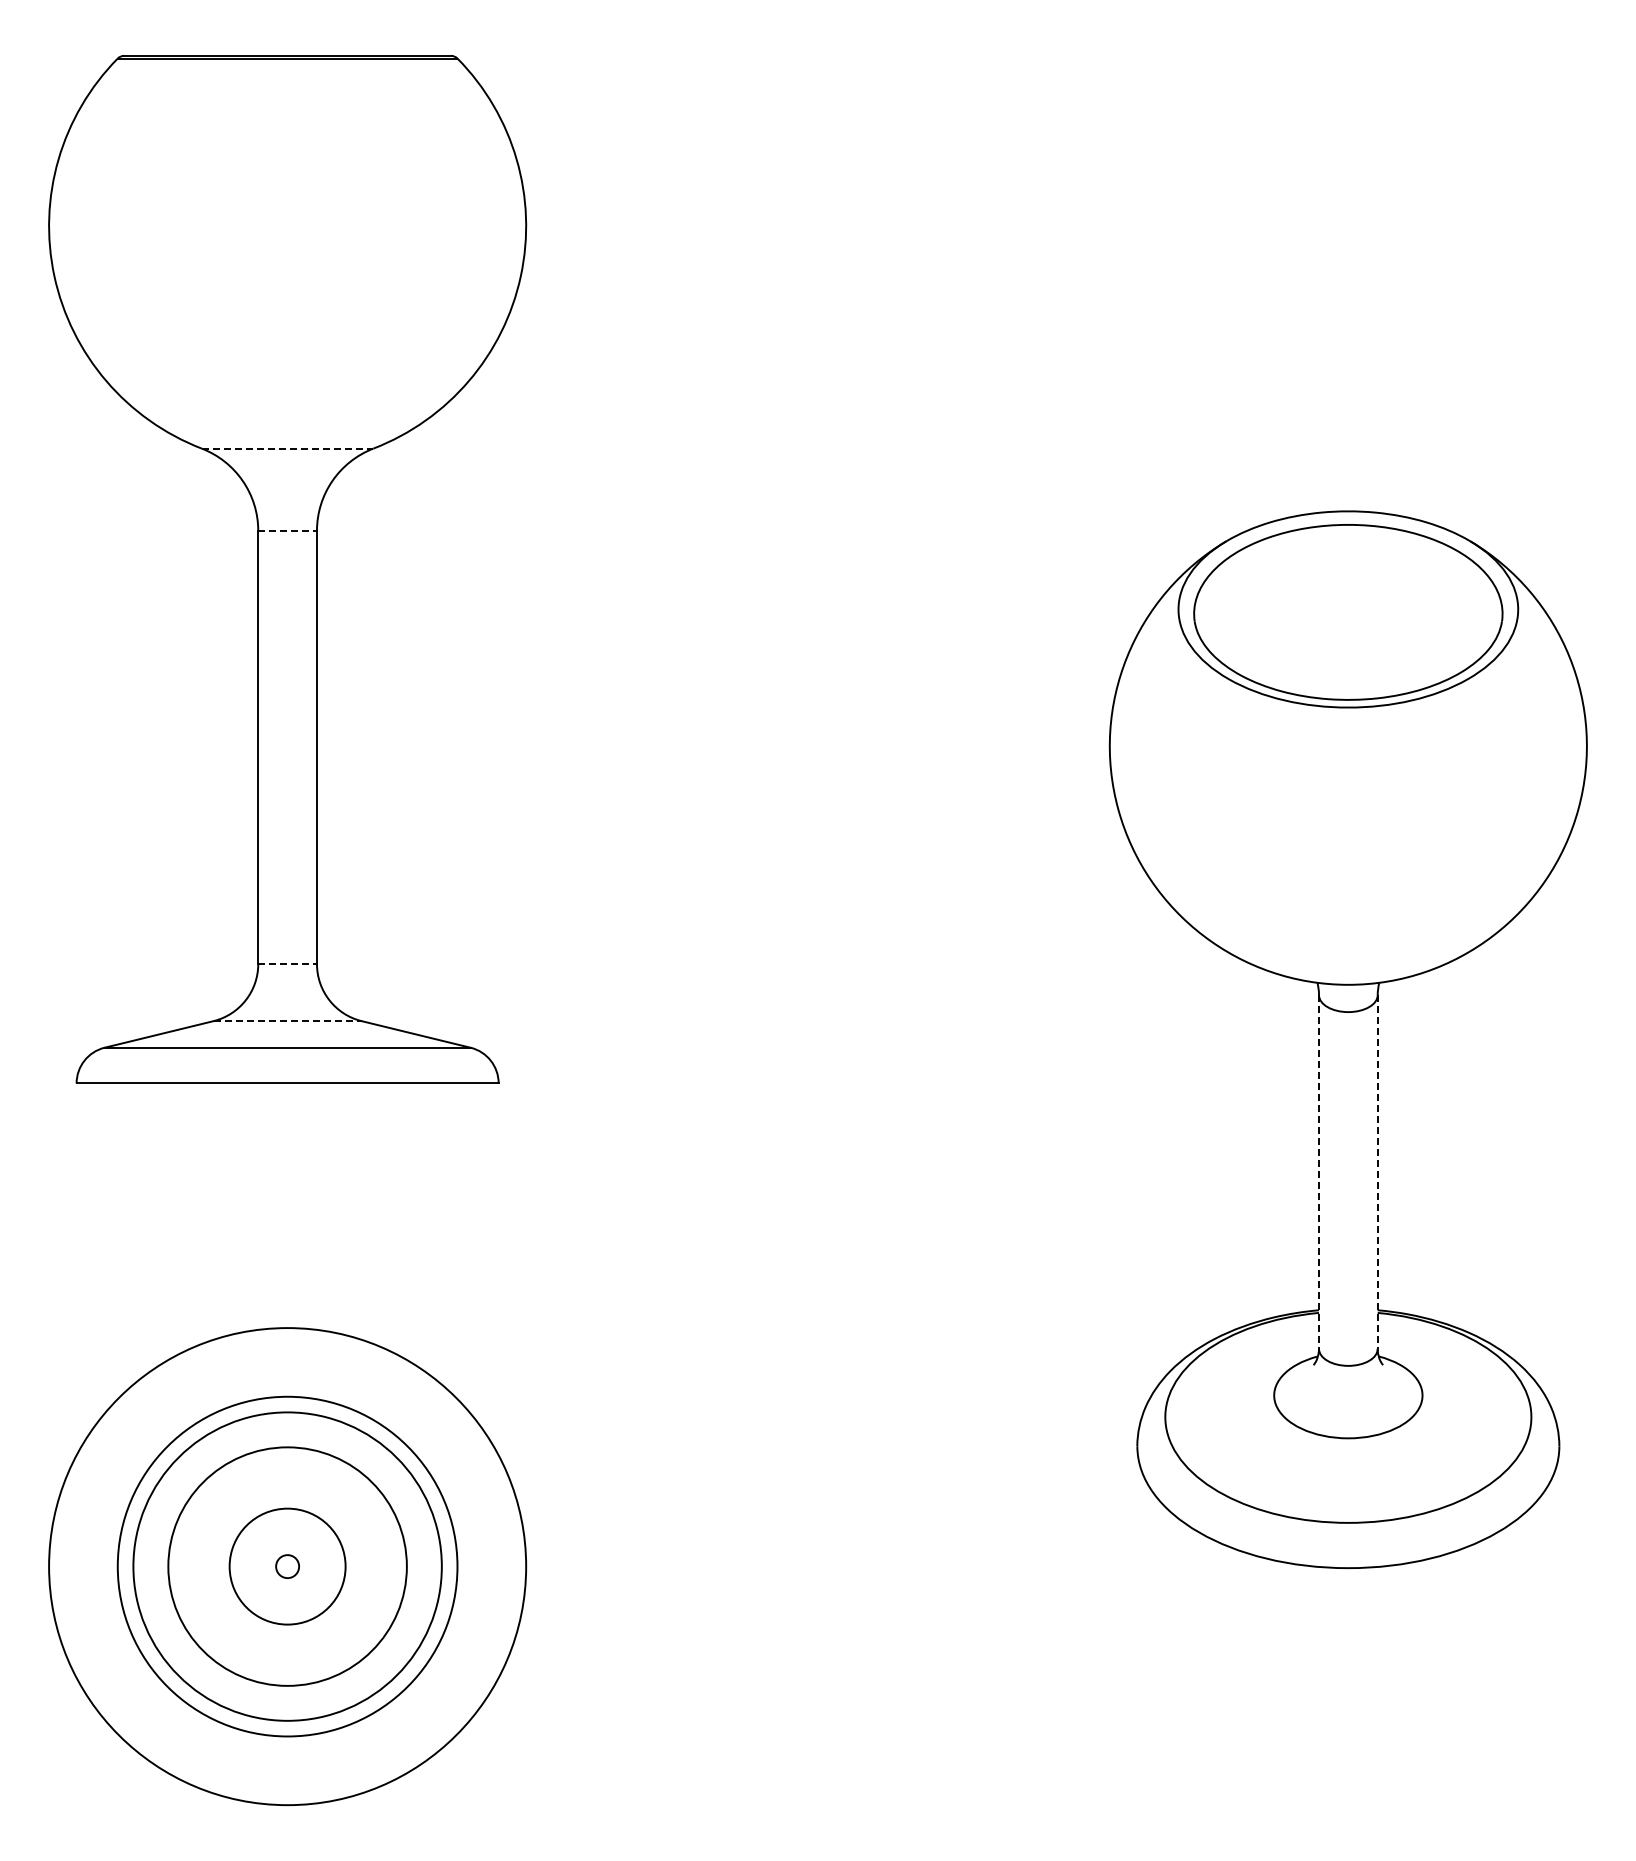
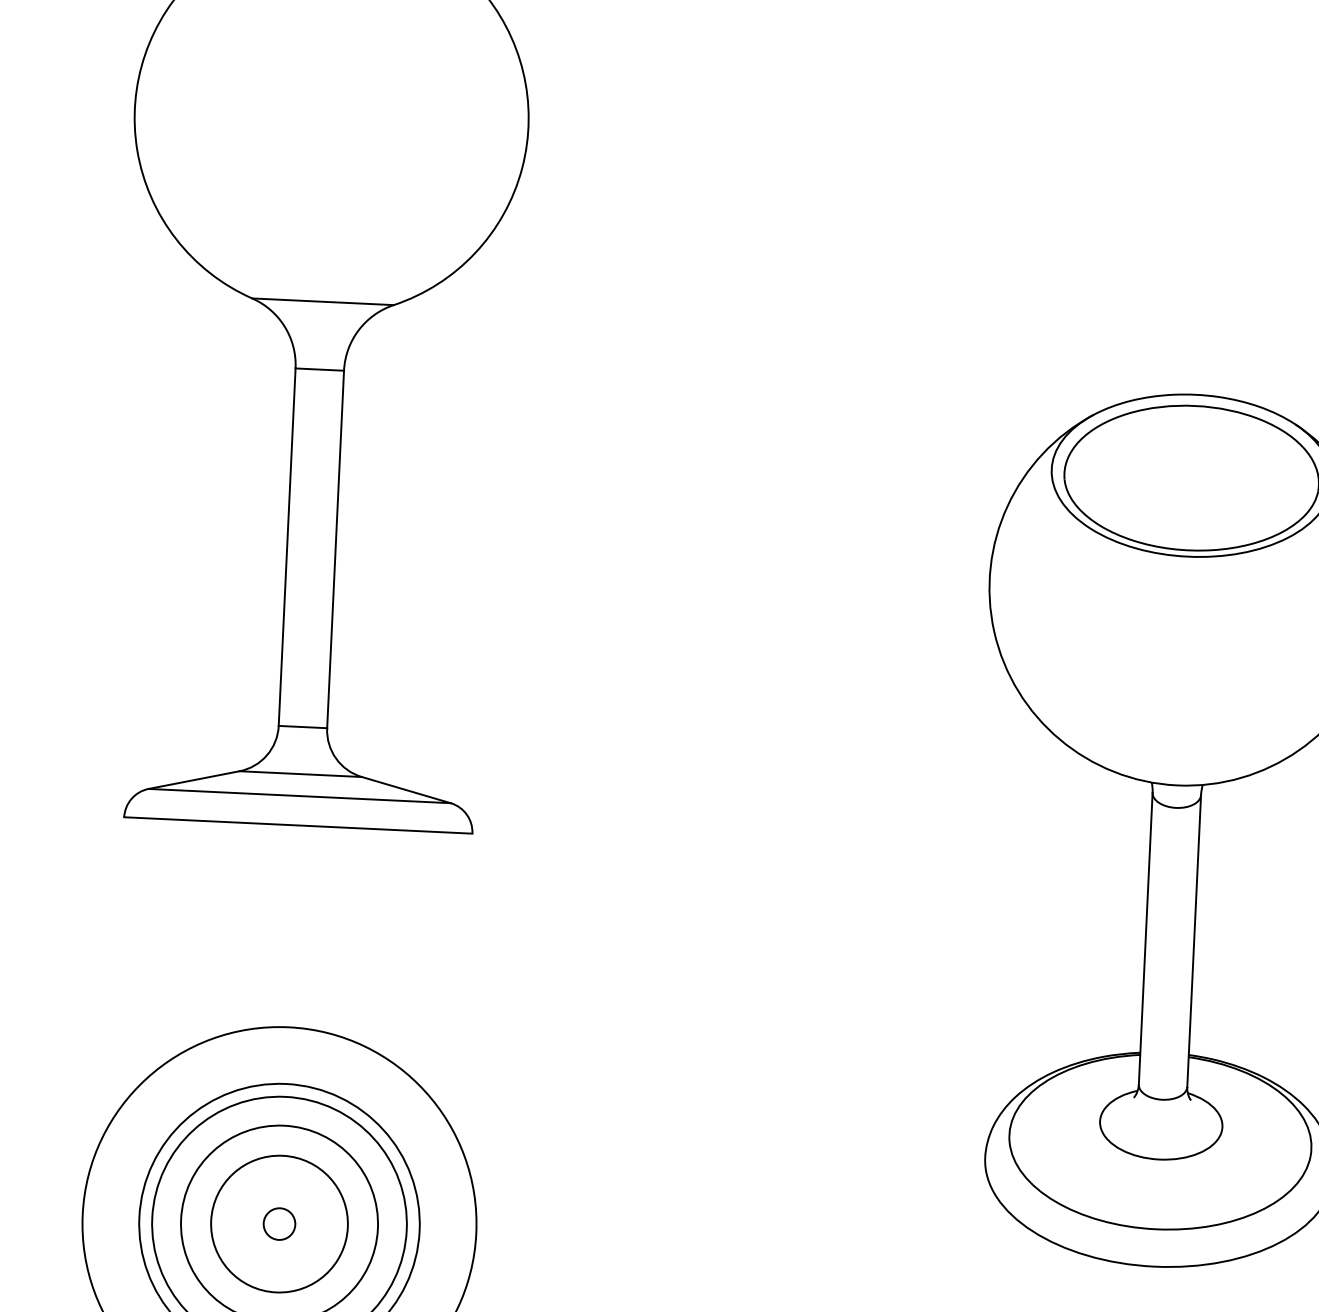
line: (287, 448) -> (322, 301), dashed -> solid
line: (288, 530) -> (320, 369), dashed -> solid
line: (288, 964) -> (303, 727), dashed -> solid
line: (288, 1021) -> (301, 774), dashed -> solid
line: (1319, 1172) -> (1146, 939), dashed -> solid
line: (1377, 1172) -> (1193, 941), dashed -> solid
circle: (287, 1566) -> (279, 1224), size x1.43
circle: (287, 1566) -> (279, 1224), size x1.67

